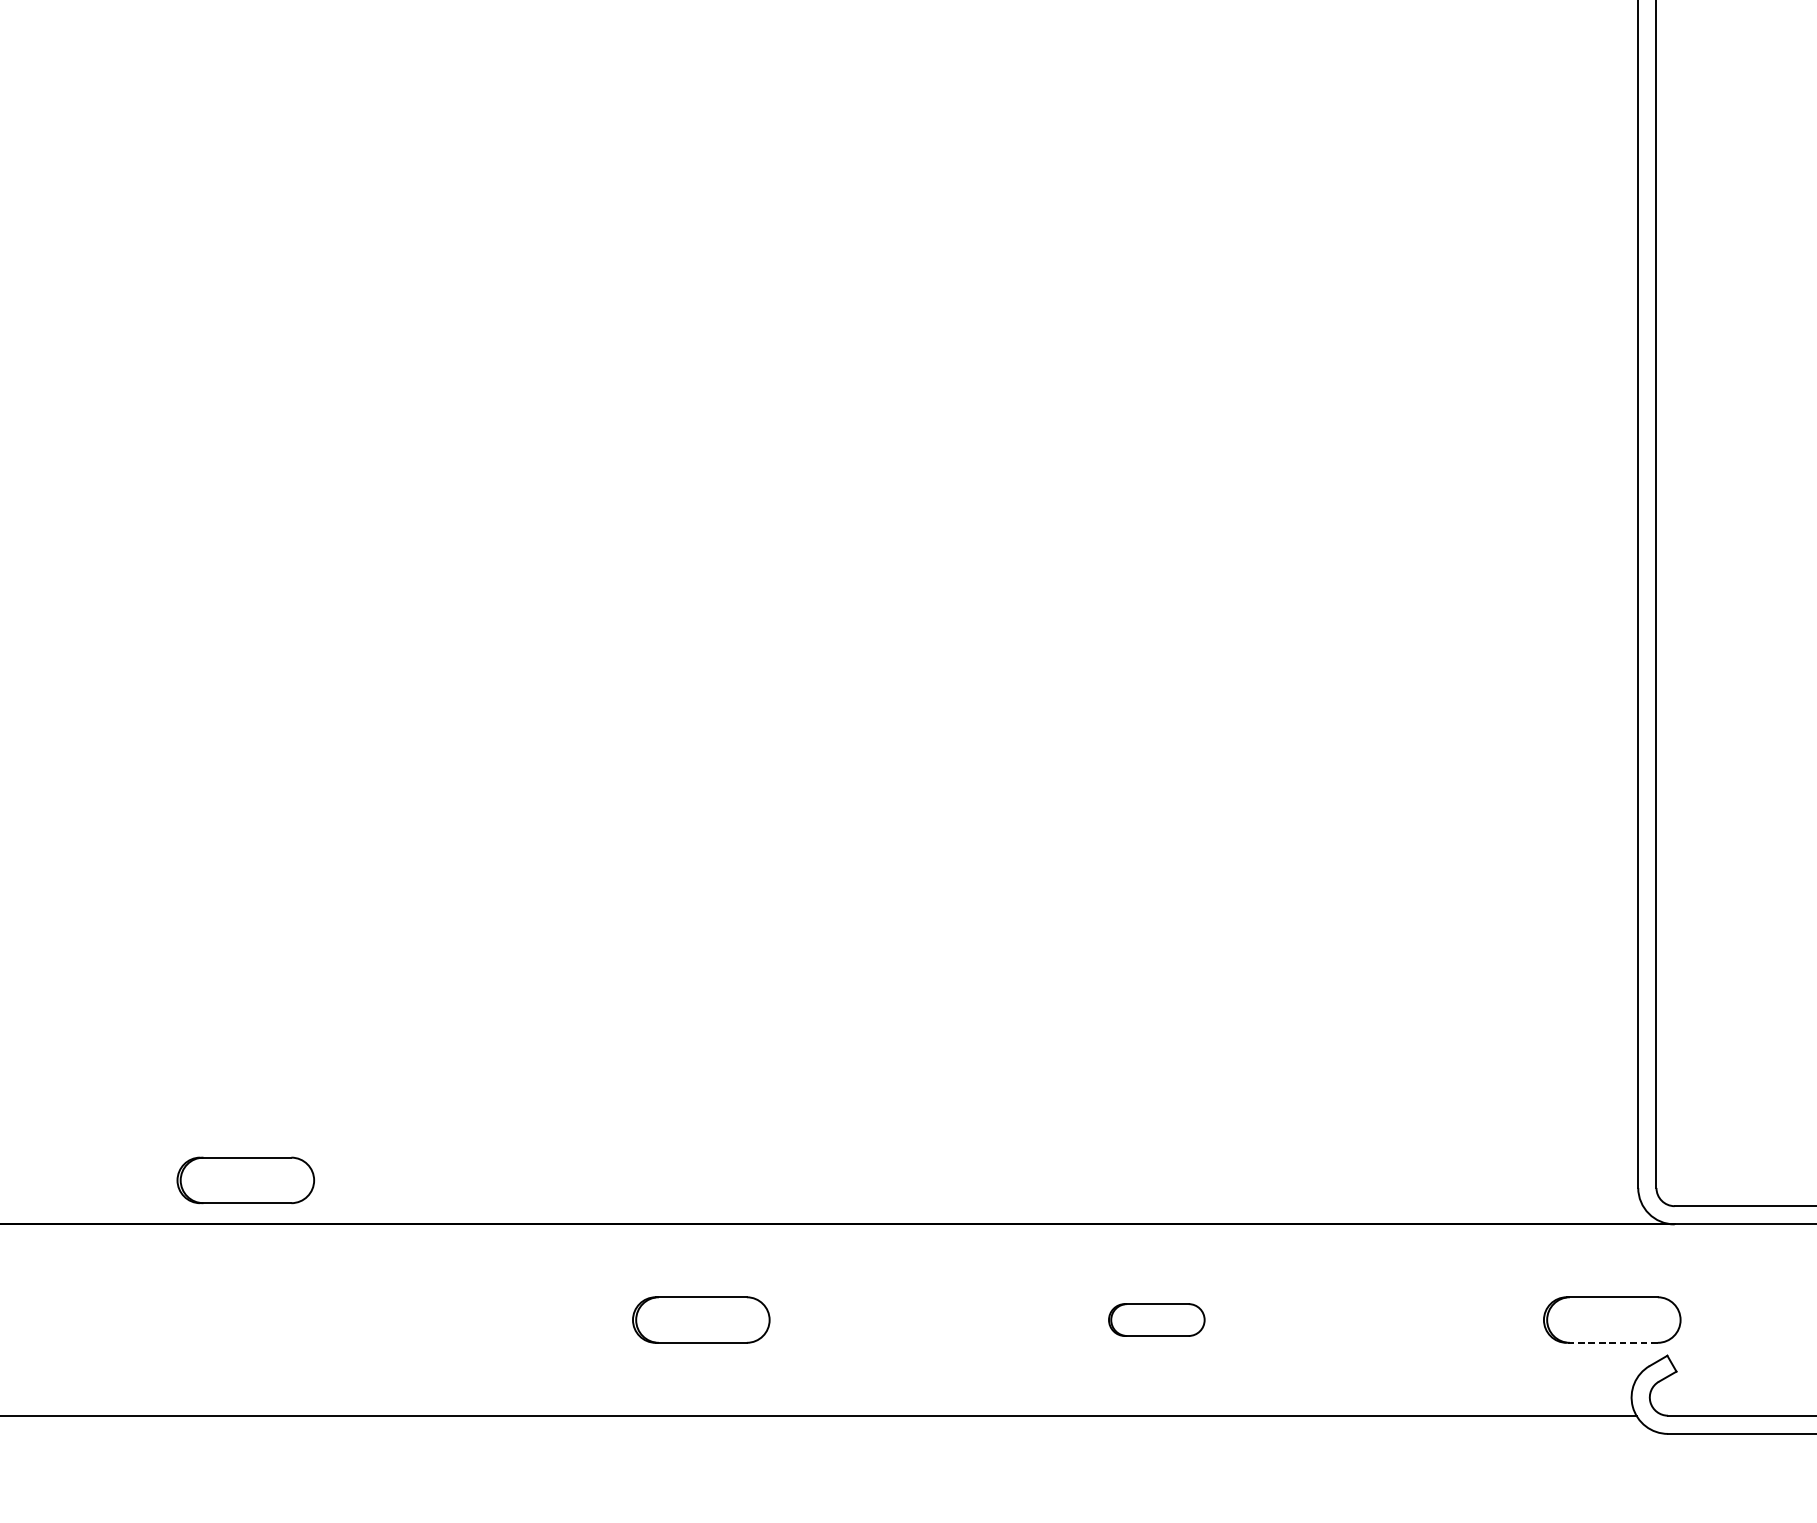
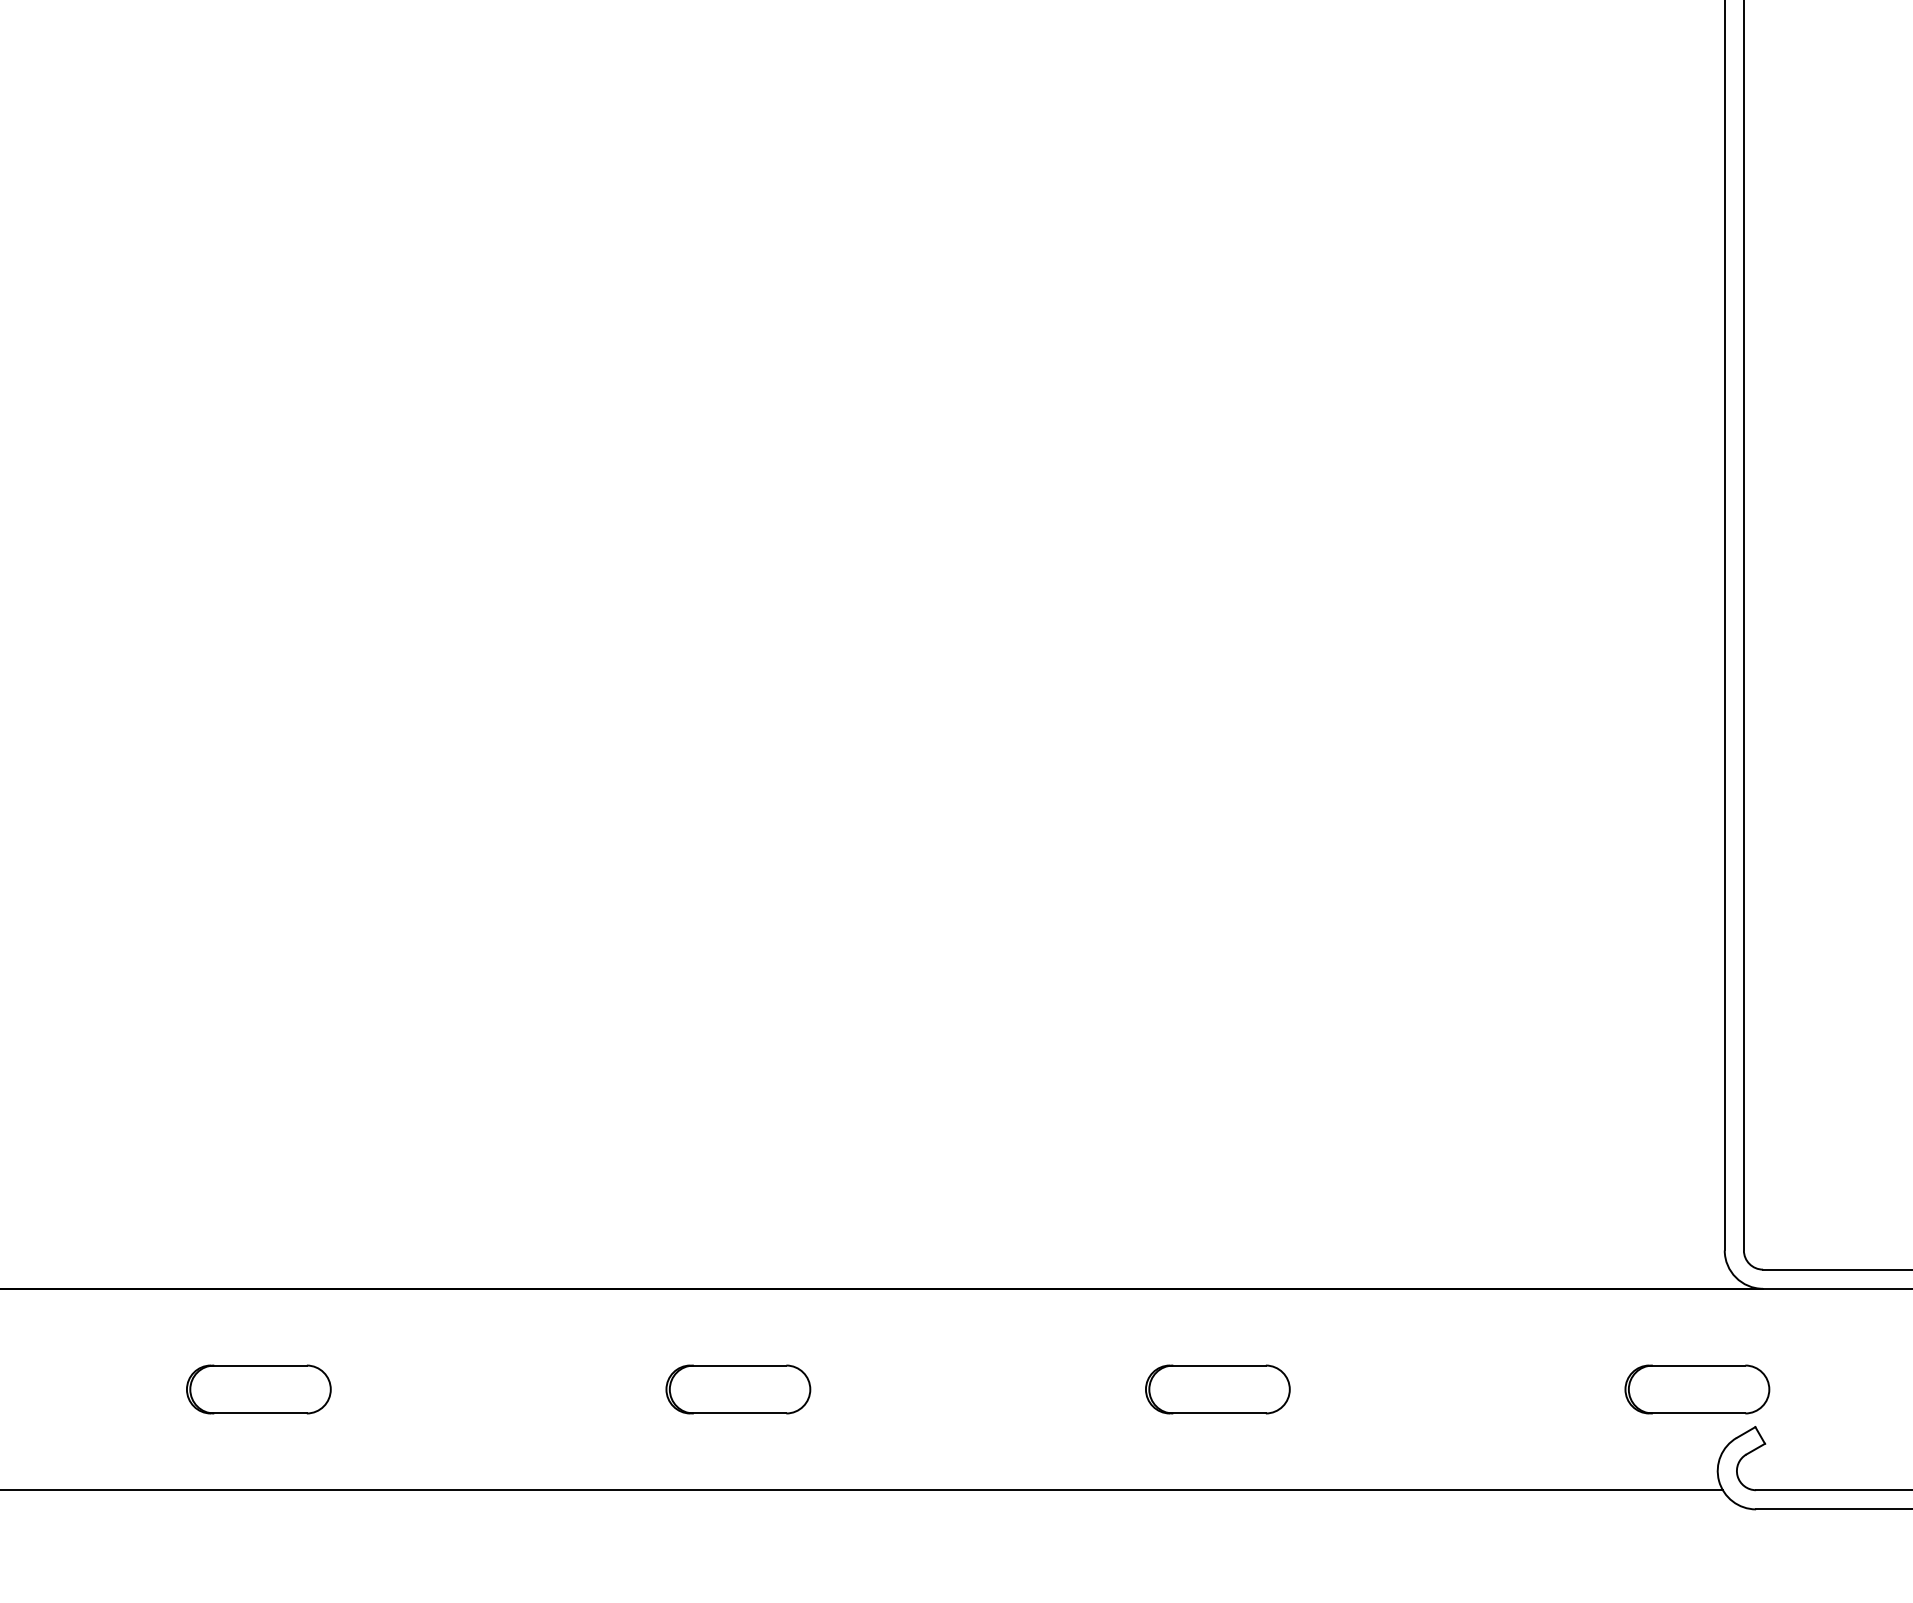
part: (245, 1180) -> (258, 1389), moved
part: (1156, 1320) -> (1217, 1389), size x1.43
line: (1612, 1342) -> (1697, 1413), dashed -> solid

